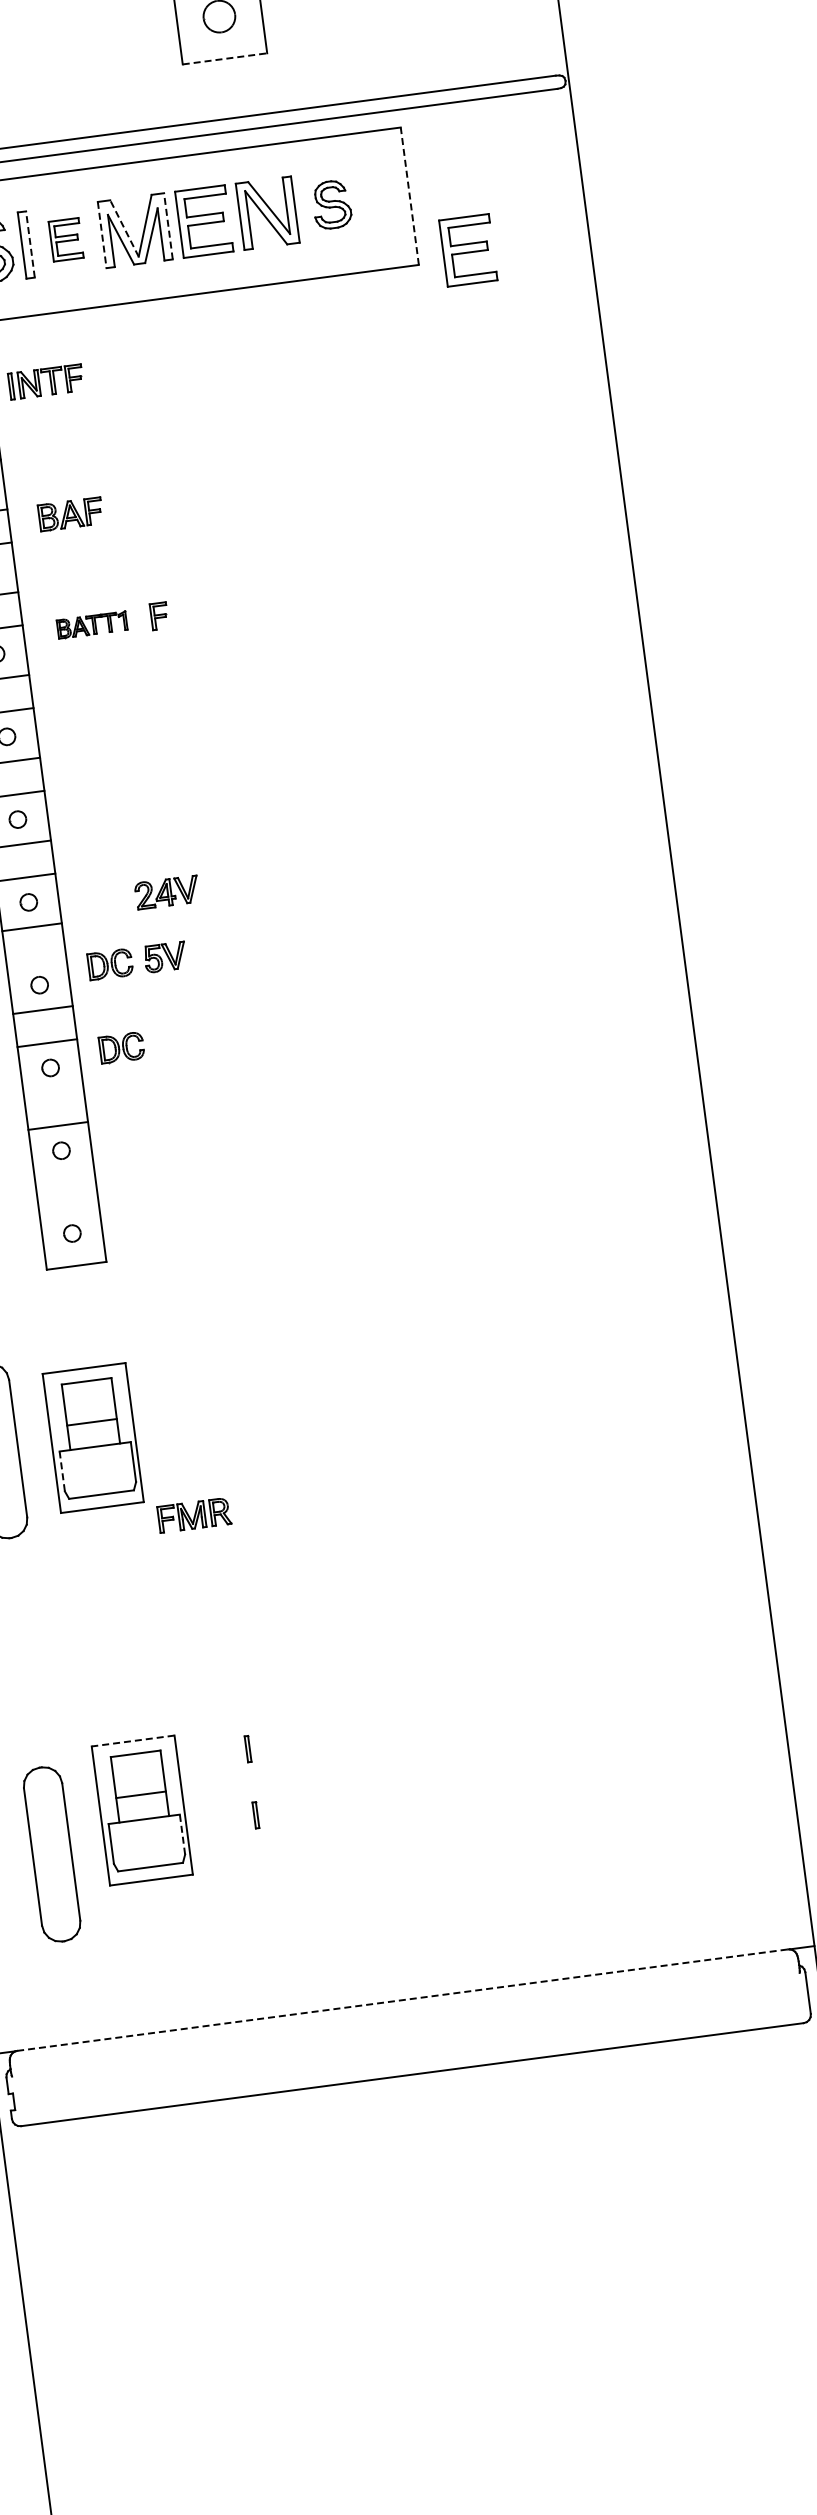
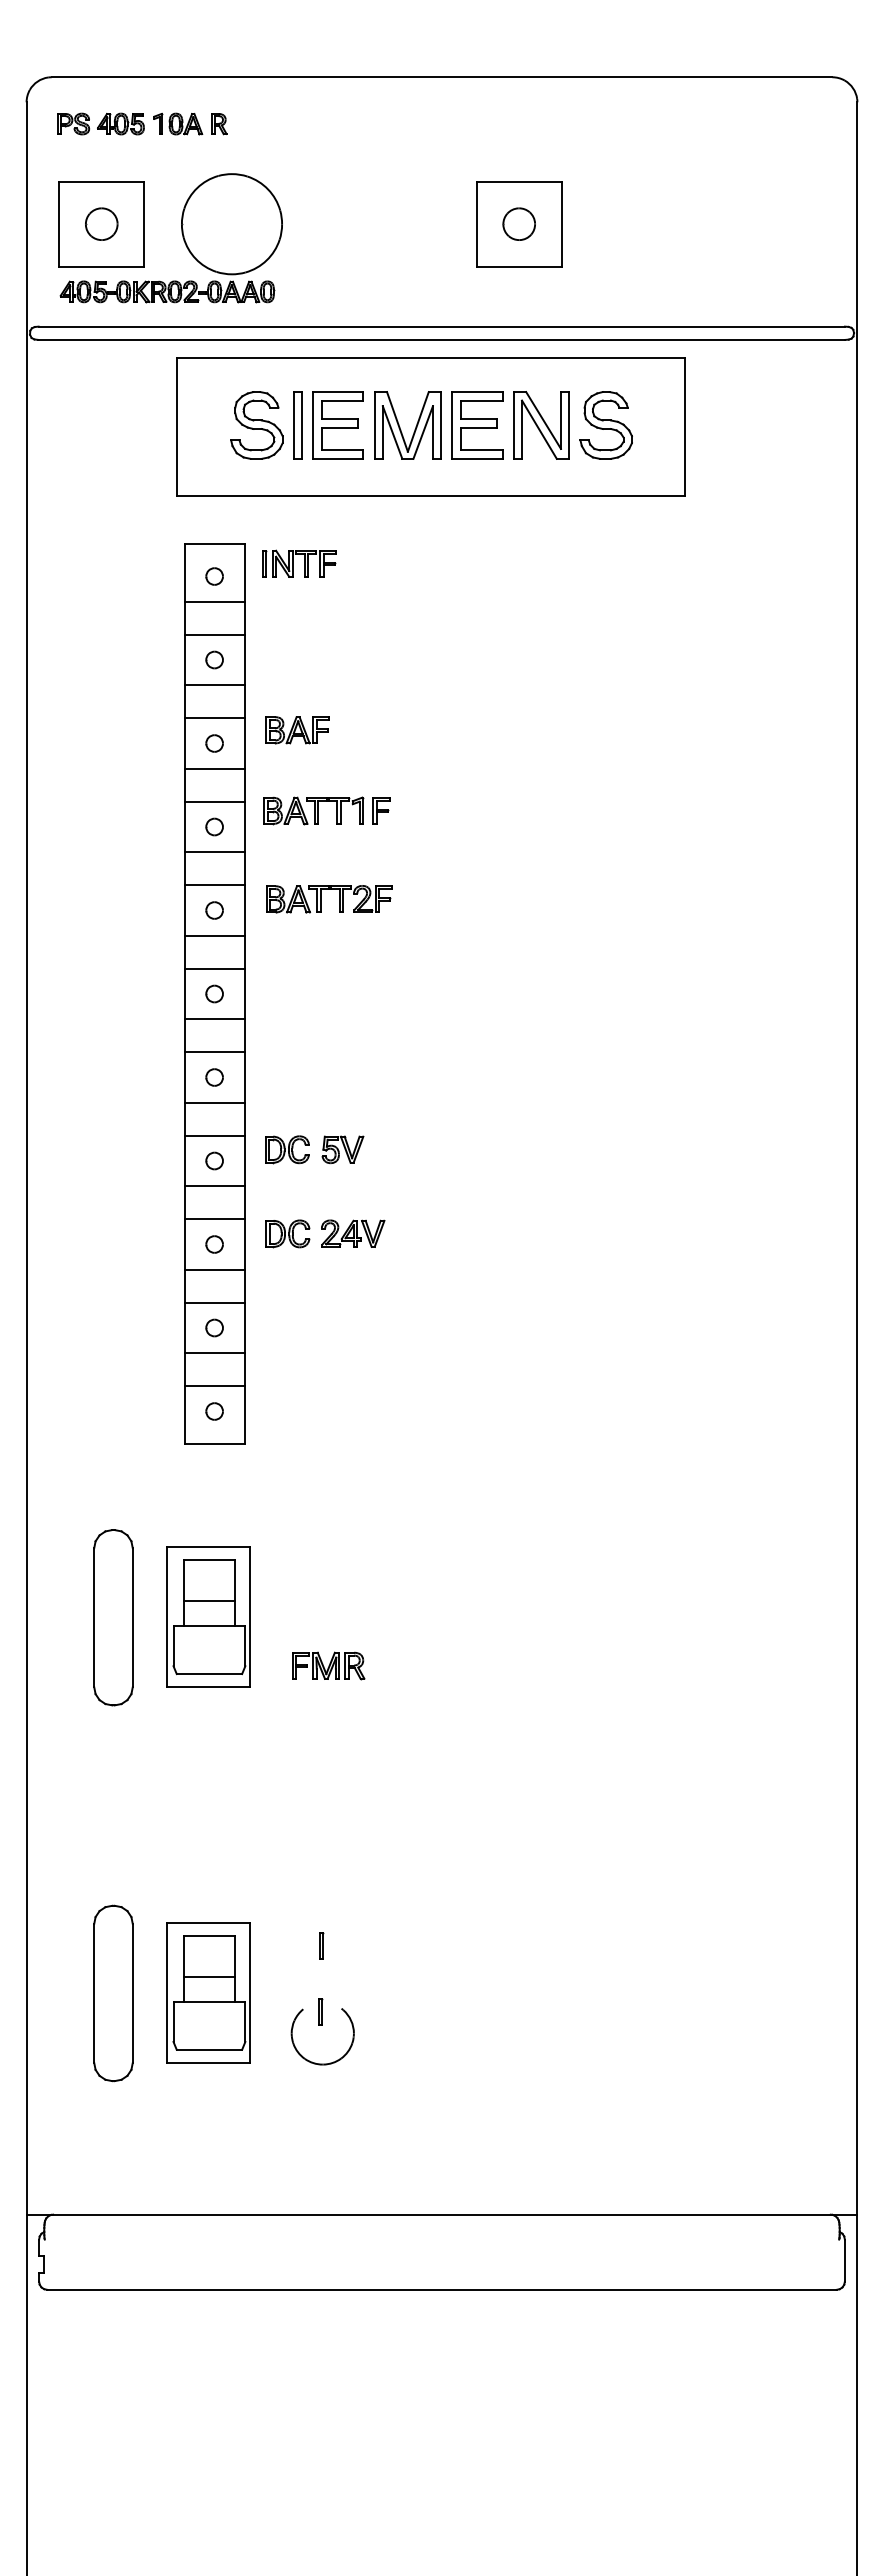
line: (225, 58) -> (519, 266), dashed -> solid
line: (409, 195) -> (684, 426), dashed -> solid
part: (331, 204) -> (605, 425), size x1.43
line: (168, 225) -> (441, 424), dashed -> solid
line: (124, 228) -> (397, 421), dashed -> solid
line: (102, 235) -> (374, 425), dashed -> solid
part: (65, 239) -> (337, 425), size x1.67
line: (30, 243) -> (302, 424), dashed -> solid
part: (468, 250) -> (735, 488), removed
part: (70, 514) -> (297, 730), moved
part: (91, 624) -> (313, 810), size x1.43
part: (111, 711) -> (321, 899), added
part: (167, 892) -> (353, 1233), moved
line: (36, 959) -> (214, 1135), added
line: (53, 1092) -> (214, 1269), added
line: (64, 1176) -> (214, 1353), added
line: (69, 1208) -> (214, 1386), added
line: (62, 1471) -> (173, 1646), dashed -> solid
part: (194, 1515) -> (328, 1665), moved
line: (133, 1740) -> (208, 1922), dashed -> solid
line: (182, 1834) -> (245, 2021), dashed -> solid
part: (52, 1854) -> (113, 1993), moved
part: (254, 1865) -> (312, 2061), added
line: (403, 1999) -> (442, 2214), dashed -> solid

